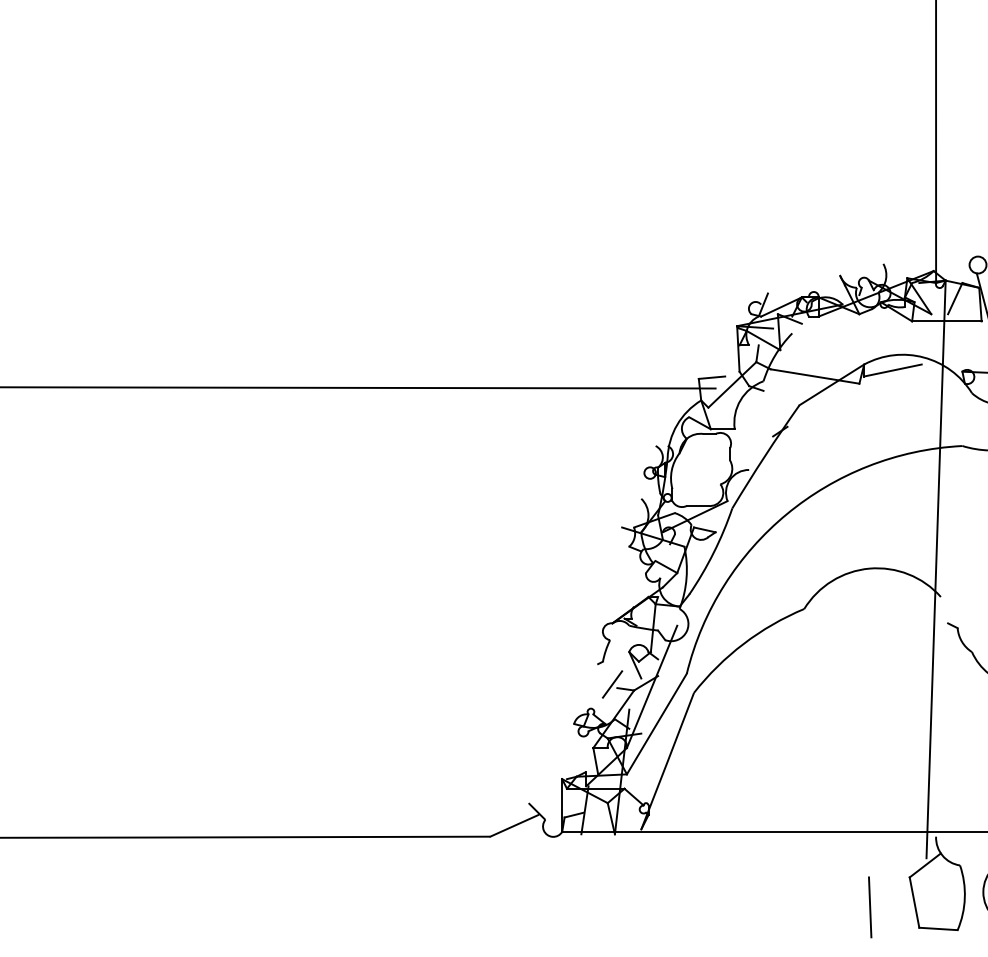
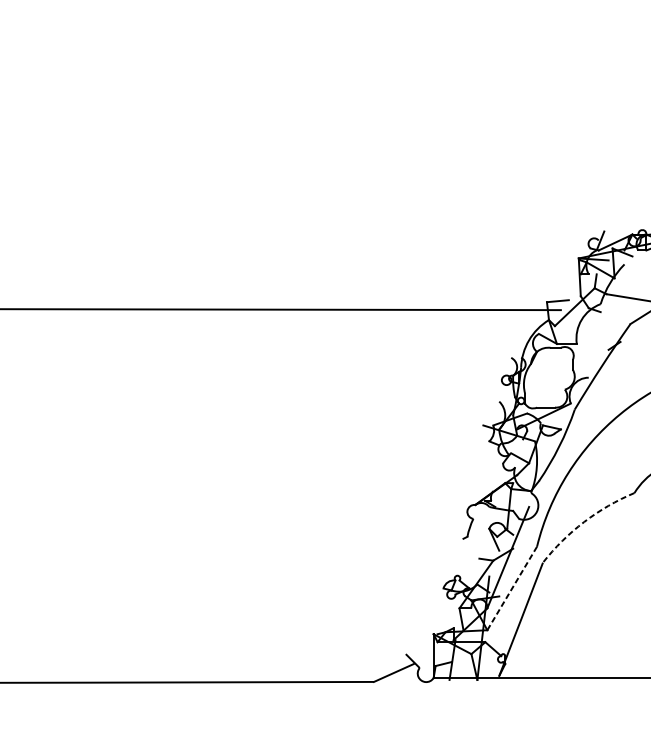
arc: (743, 643) -> (584, 521), solid -> dashed
line: (612, 684) -> (475, 555), removed
line: (656, 724) -> (511, 588), solid -> dashed

